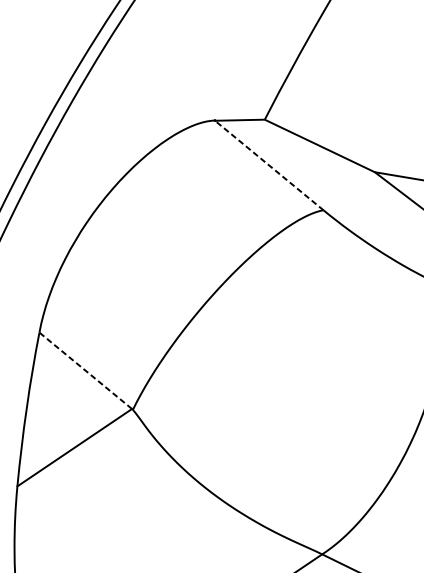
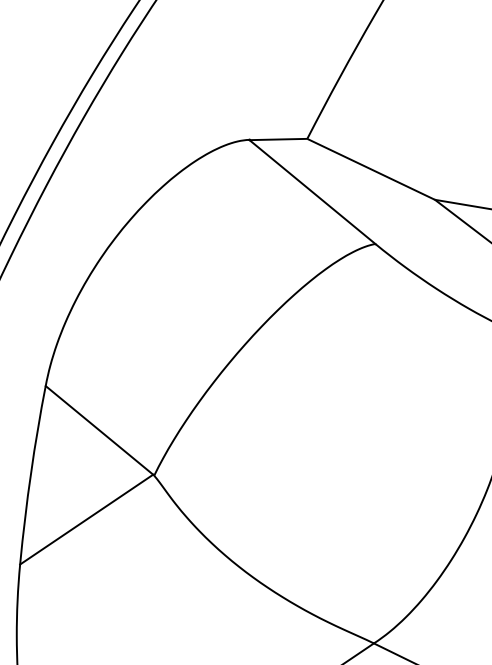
line: (269, 165) -> (312, 192), dashed -> solid
line: (85, 370) -> (99, 430), dashed -> solid

